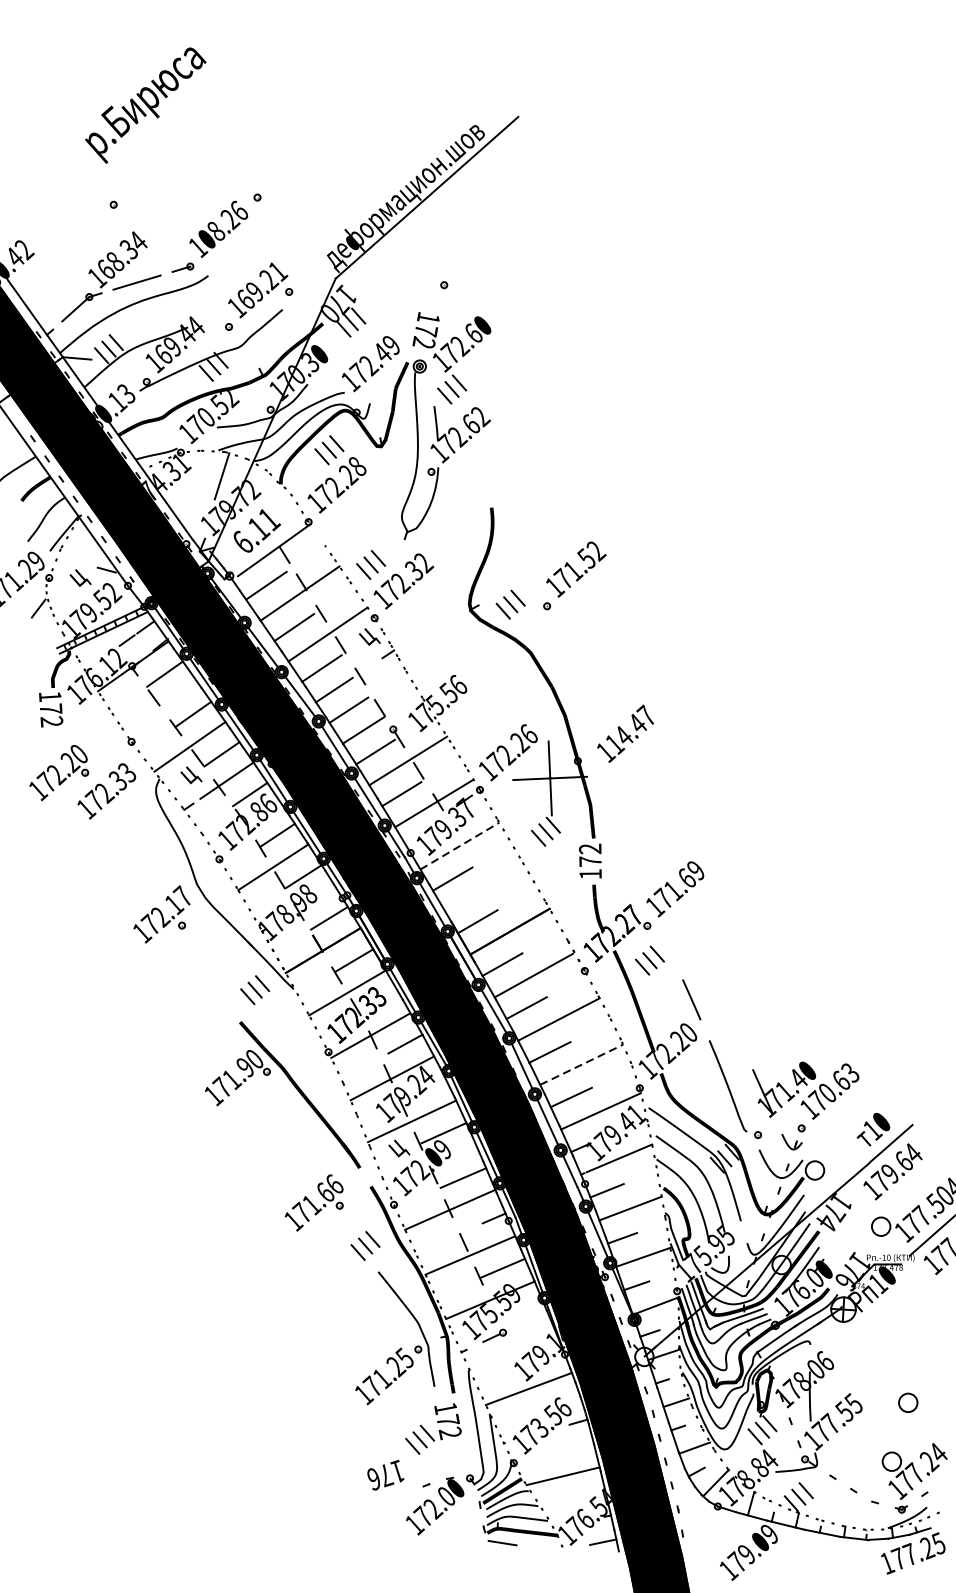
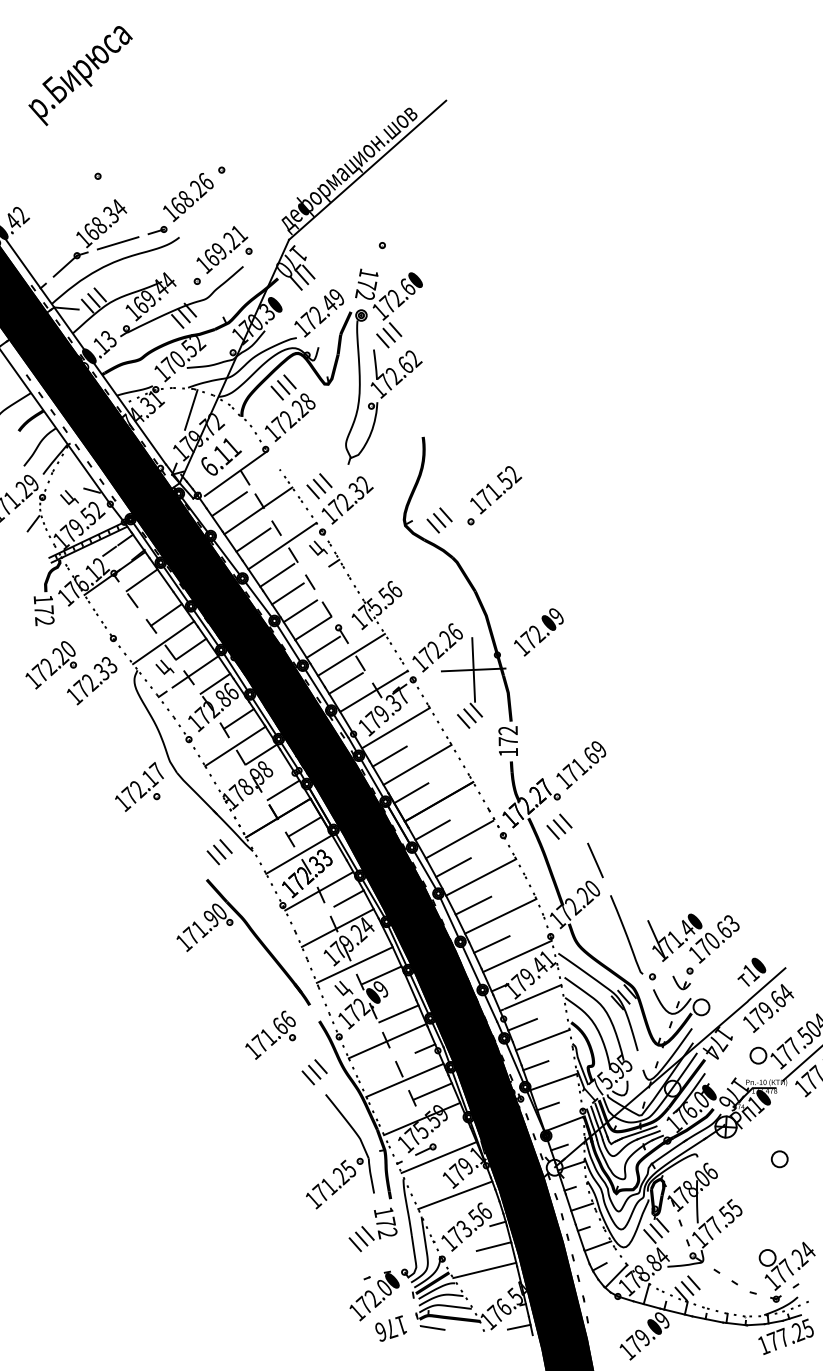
text: (145, 106) -> (80, 76), moved
text: (207, 238) -> (178, 205), 108.26 -> 168.26
text: (629, 729) -> (541, 627), 114.47 -> 172.09
line: (460, 845) -> (396, 727), dashed -> solid
line: (484, 888) -> (417, 764), added
line: (581, 1064) -> (500, 916), dashed -> solid
line: (509, 1345) -> (438, 1157), added
part: (907, 1403) -> (779, 1159), moved
line: (573, 1448) -> (493, 1246), added
text: (385, 1475) -> (390, 1328), moved

